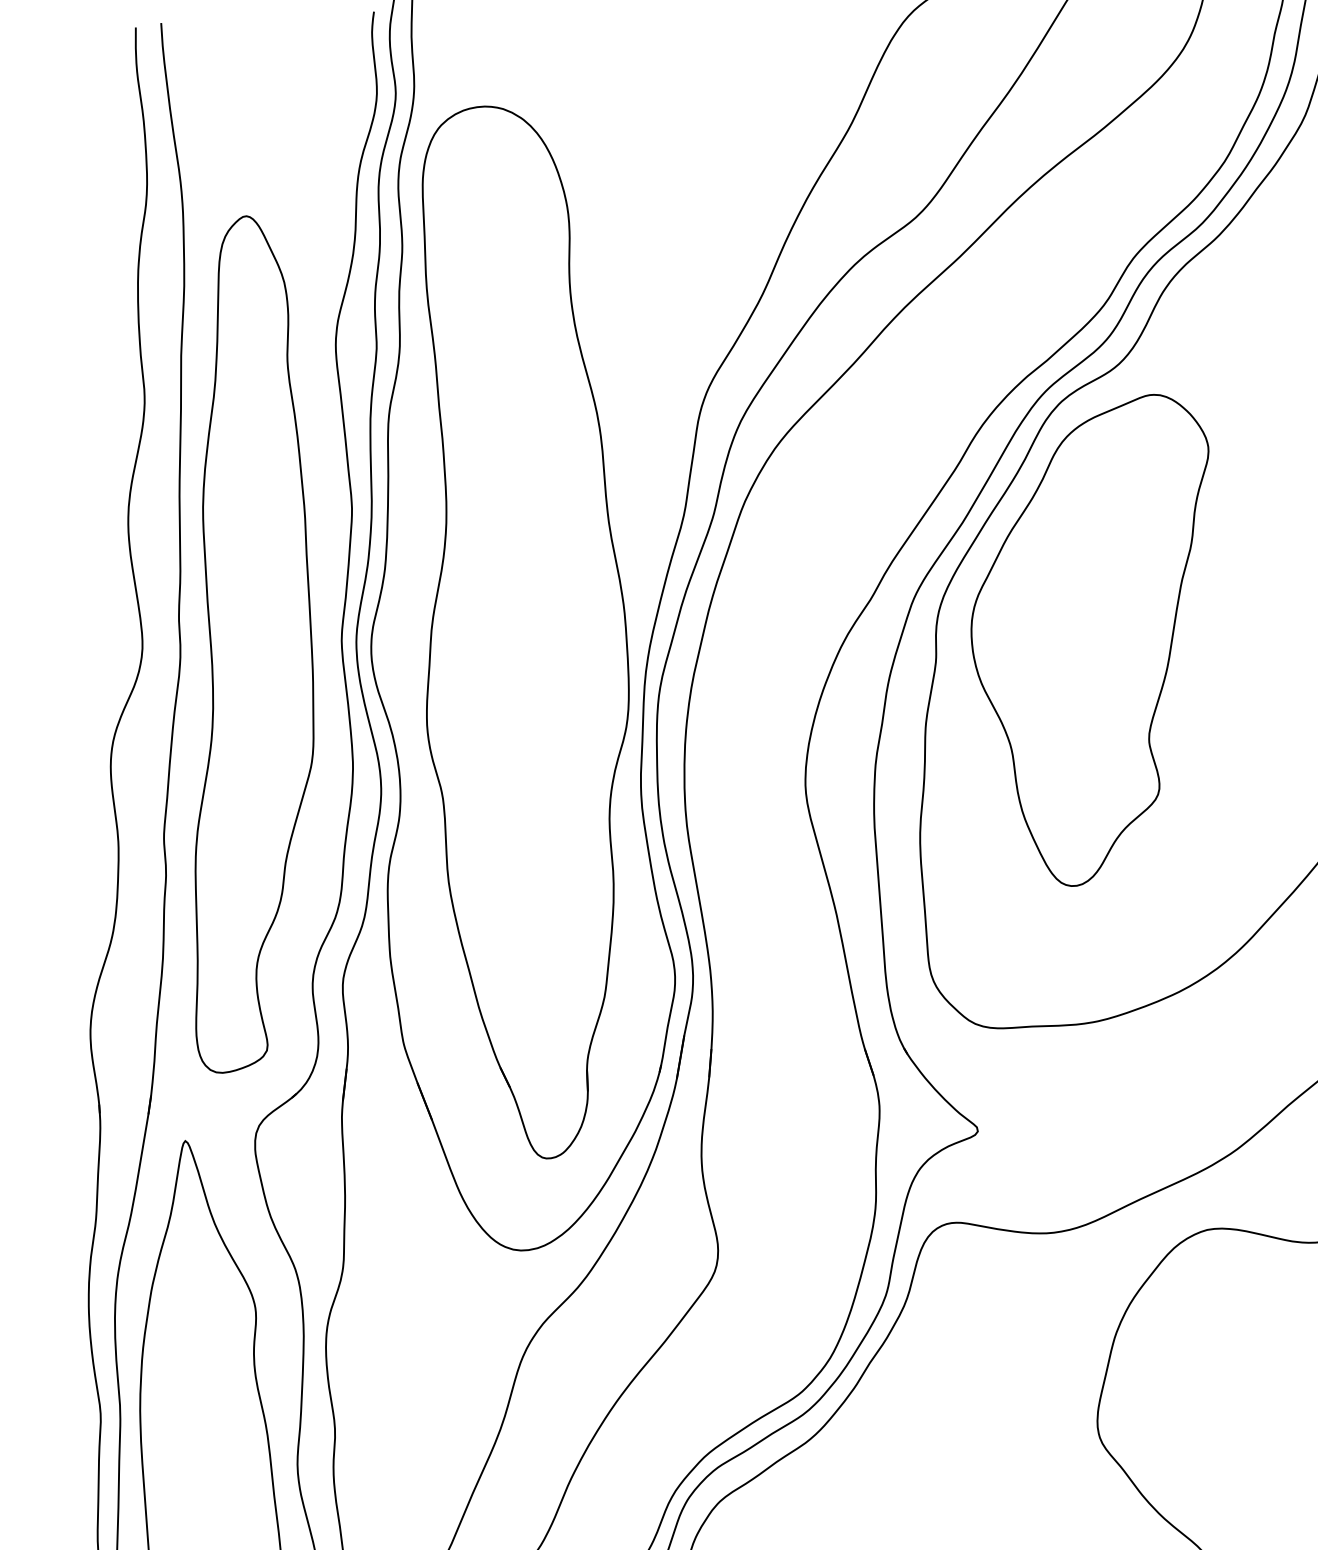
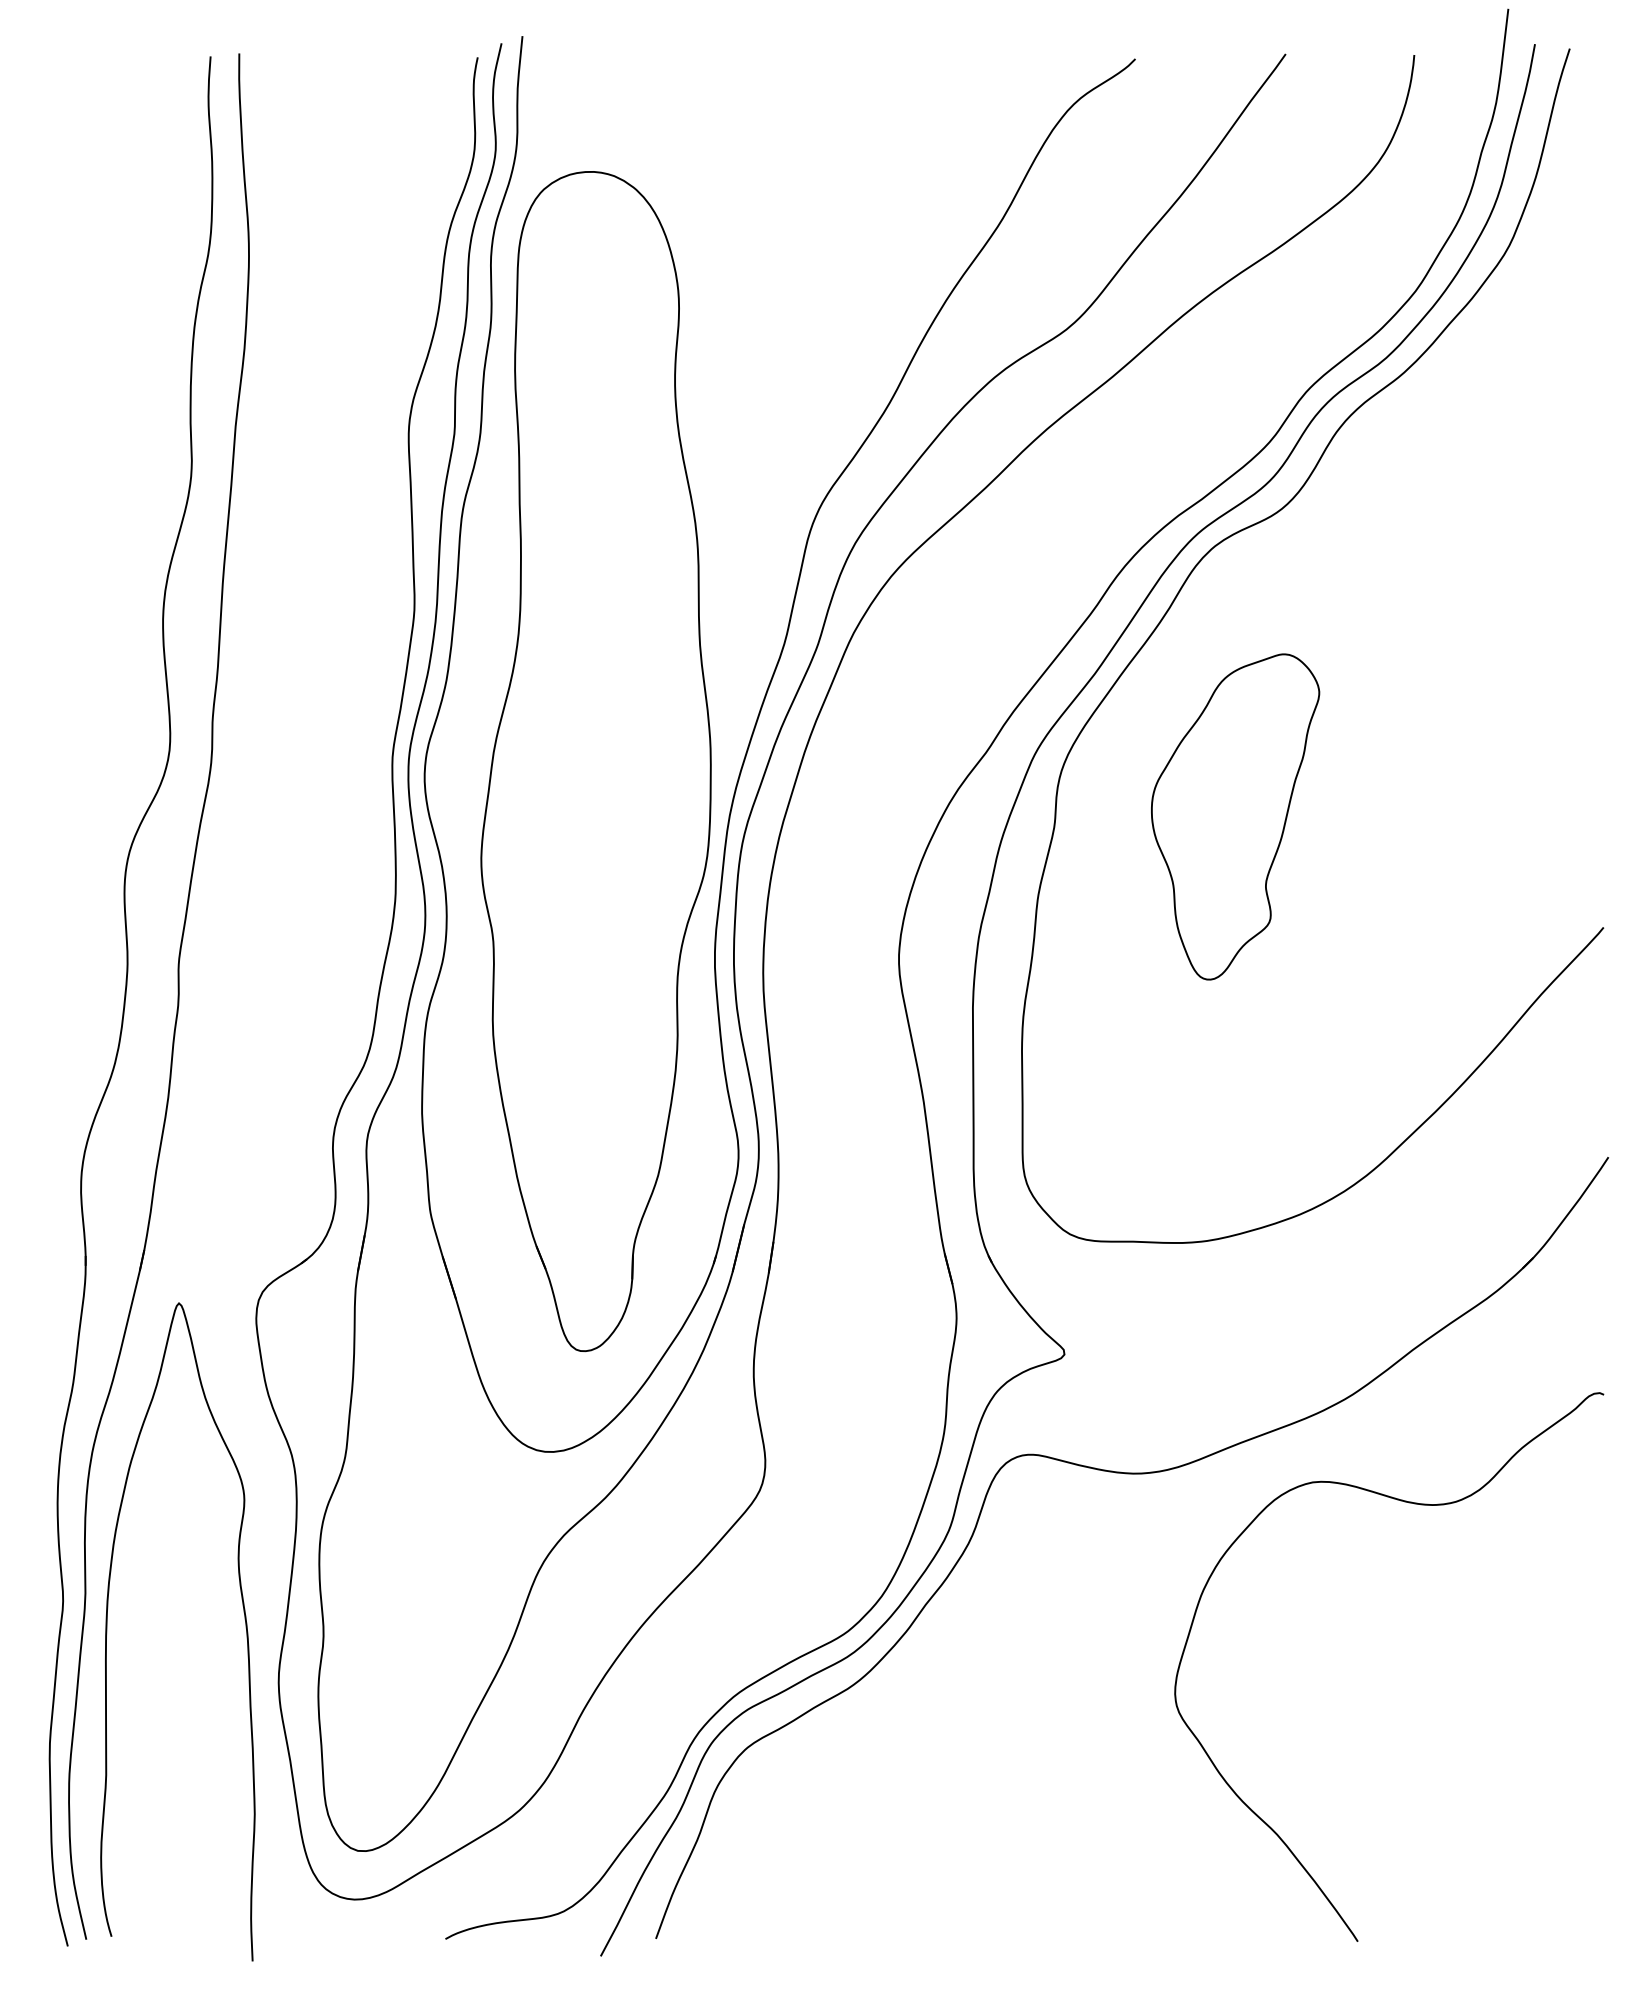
part: (1096, 641) -> (1235, 816), size x0.6
part: (241, 643) -> (280, 752), removed

